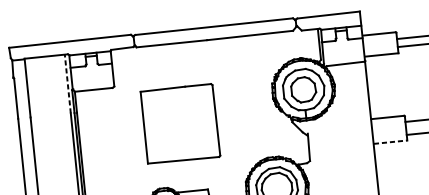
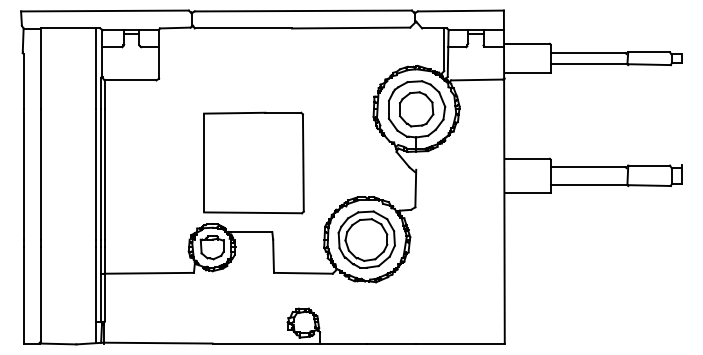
line: (68, 83) -> (96, 68), dashed -> solid
part: (180, 123) -> (253, 162), moved
line: (390, 141) -> (527, 192), dashed -> solid

